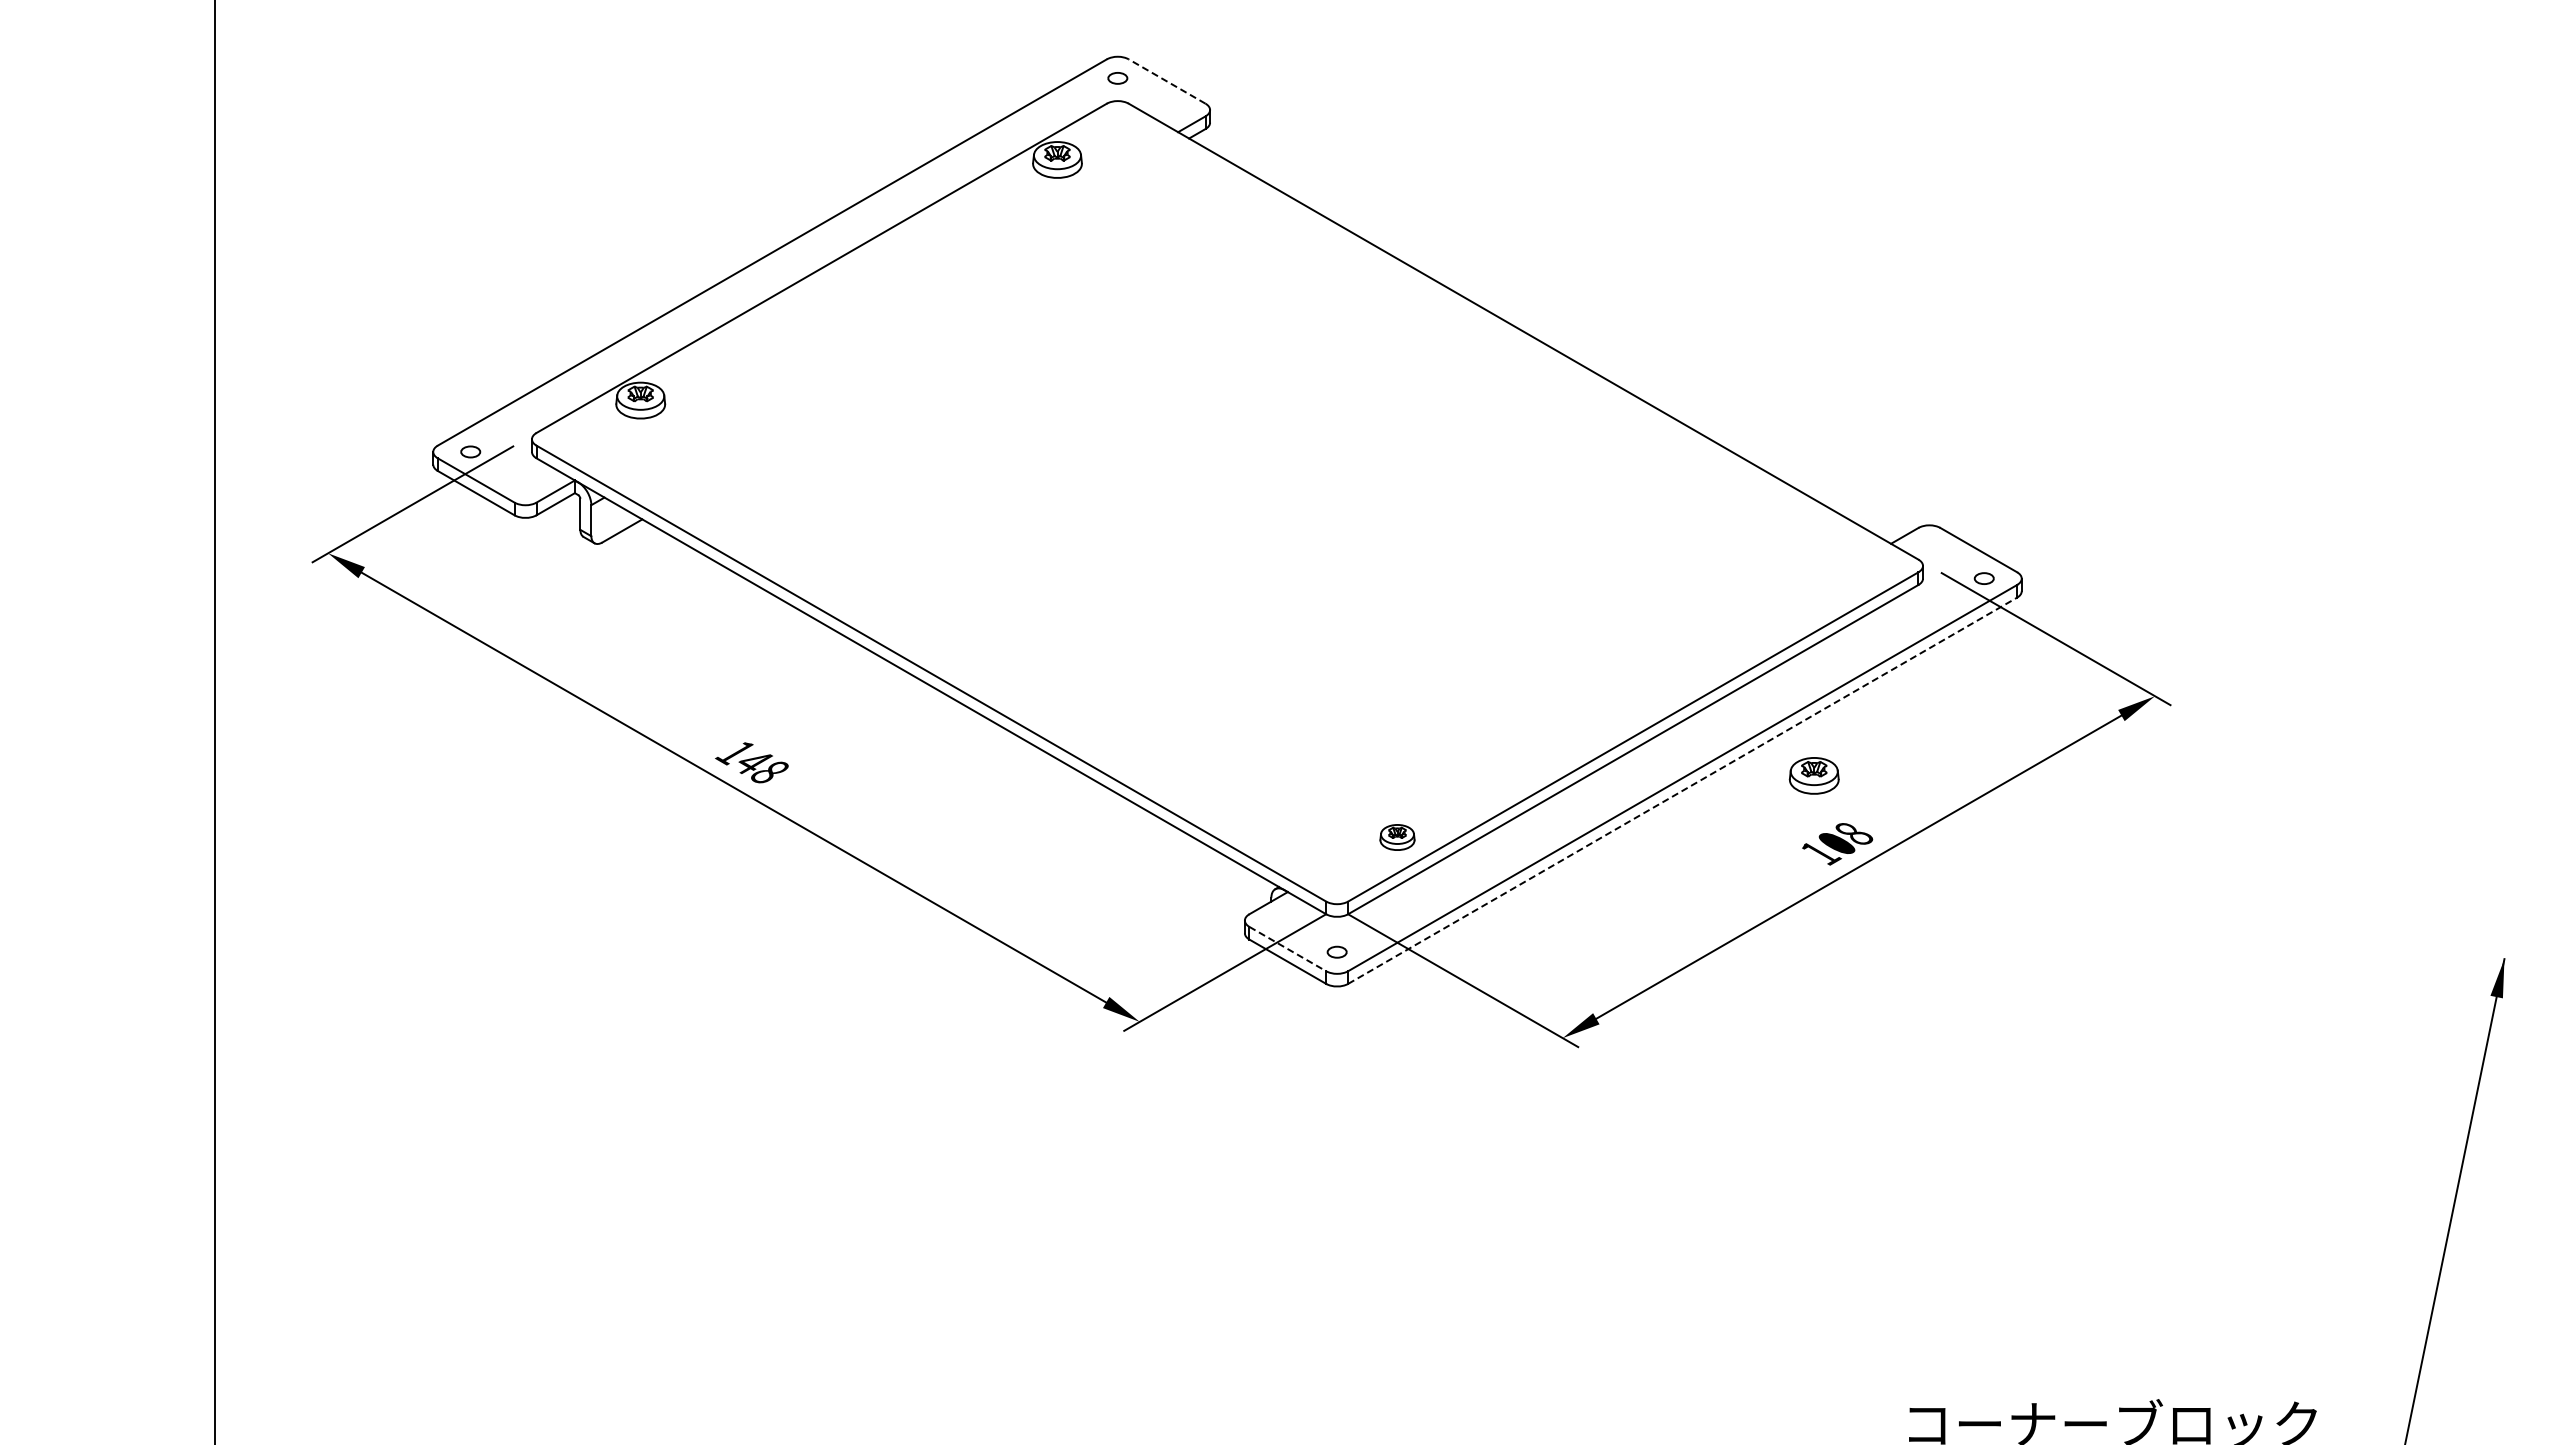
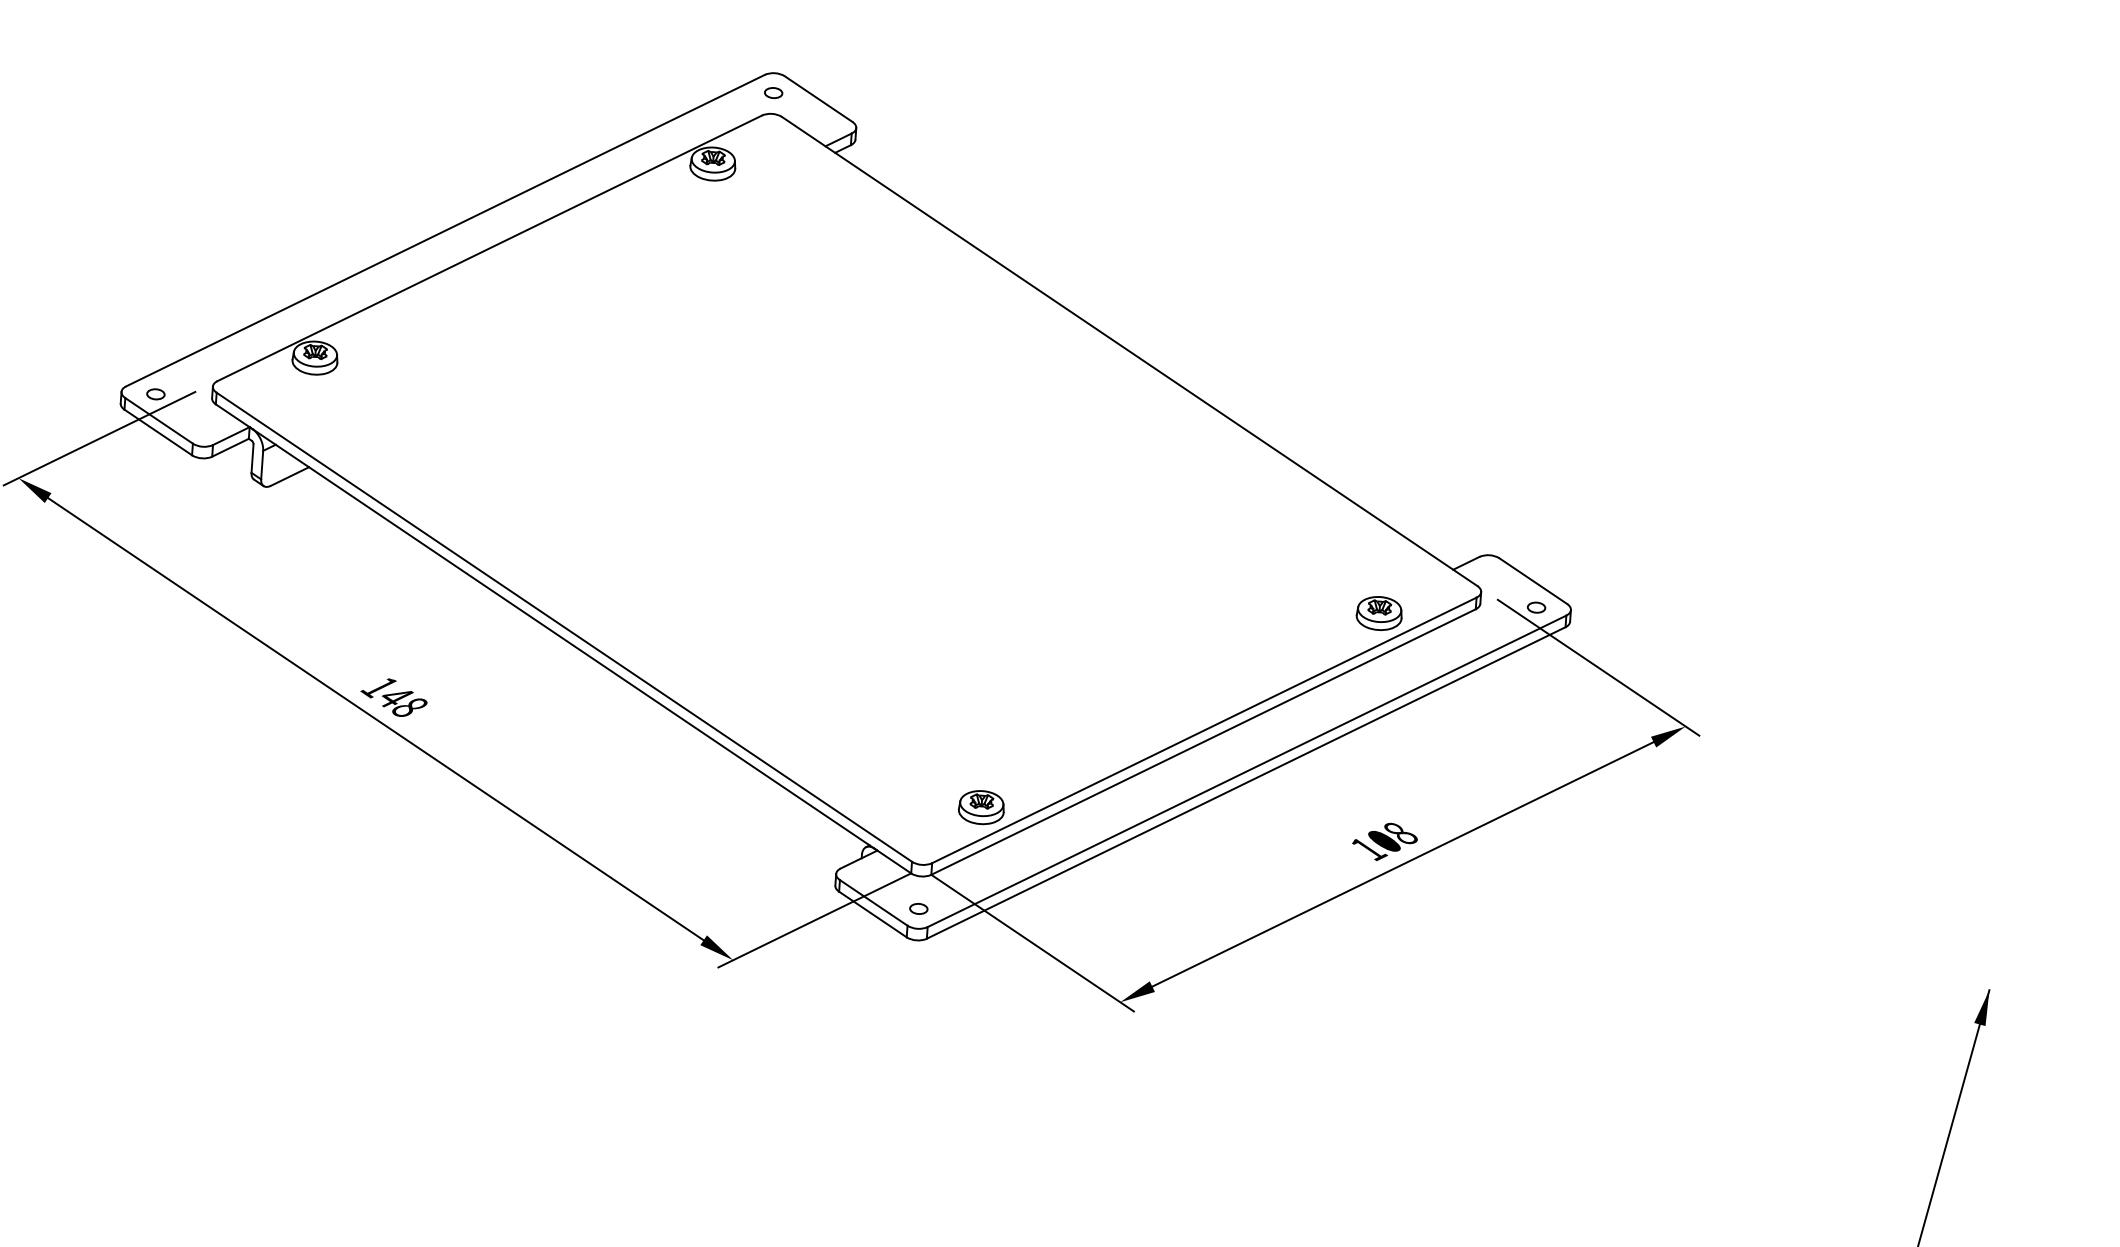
line: (1166, 81) -> (818, 99), dashed -> solid
part: (1813, 775) -> (1378, 613), moved
line: (1683, 790) -> (1246, 782), dashed -> solid
part: (1397, 837) -> (981, 807), size x1.43
line: (1288, 949) -> (874, 903), dashed -> solid

